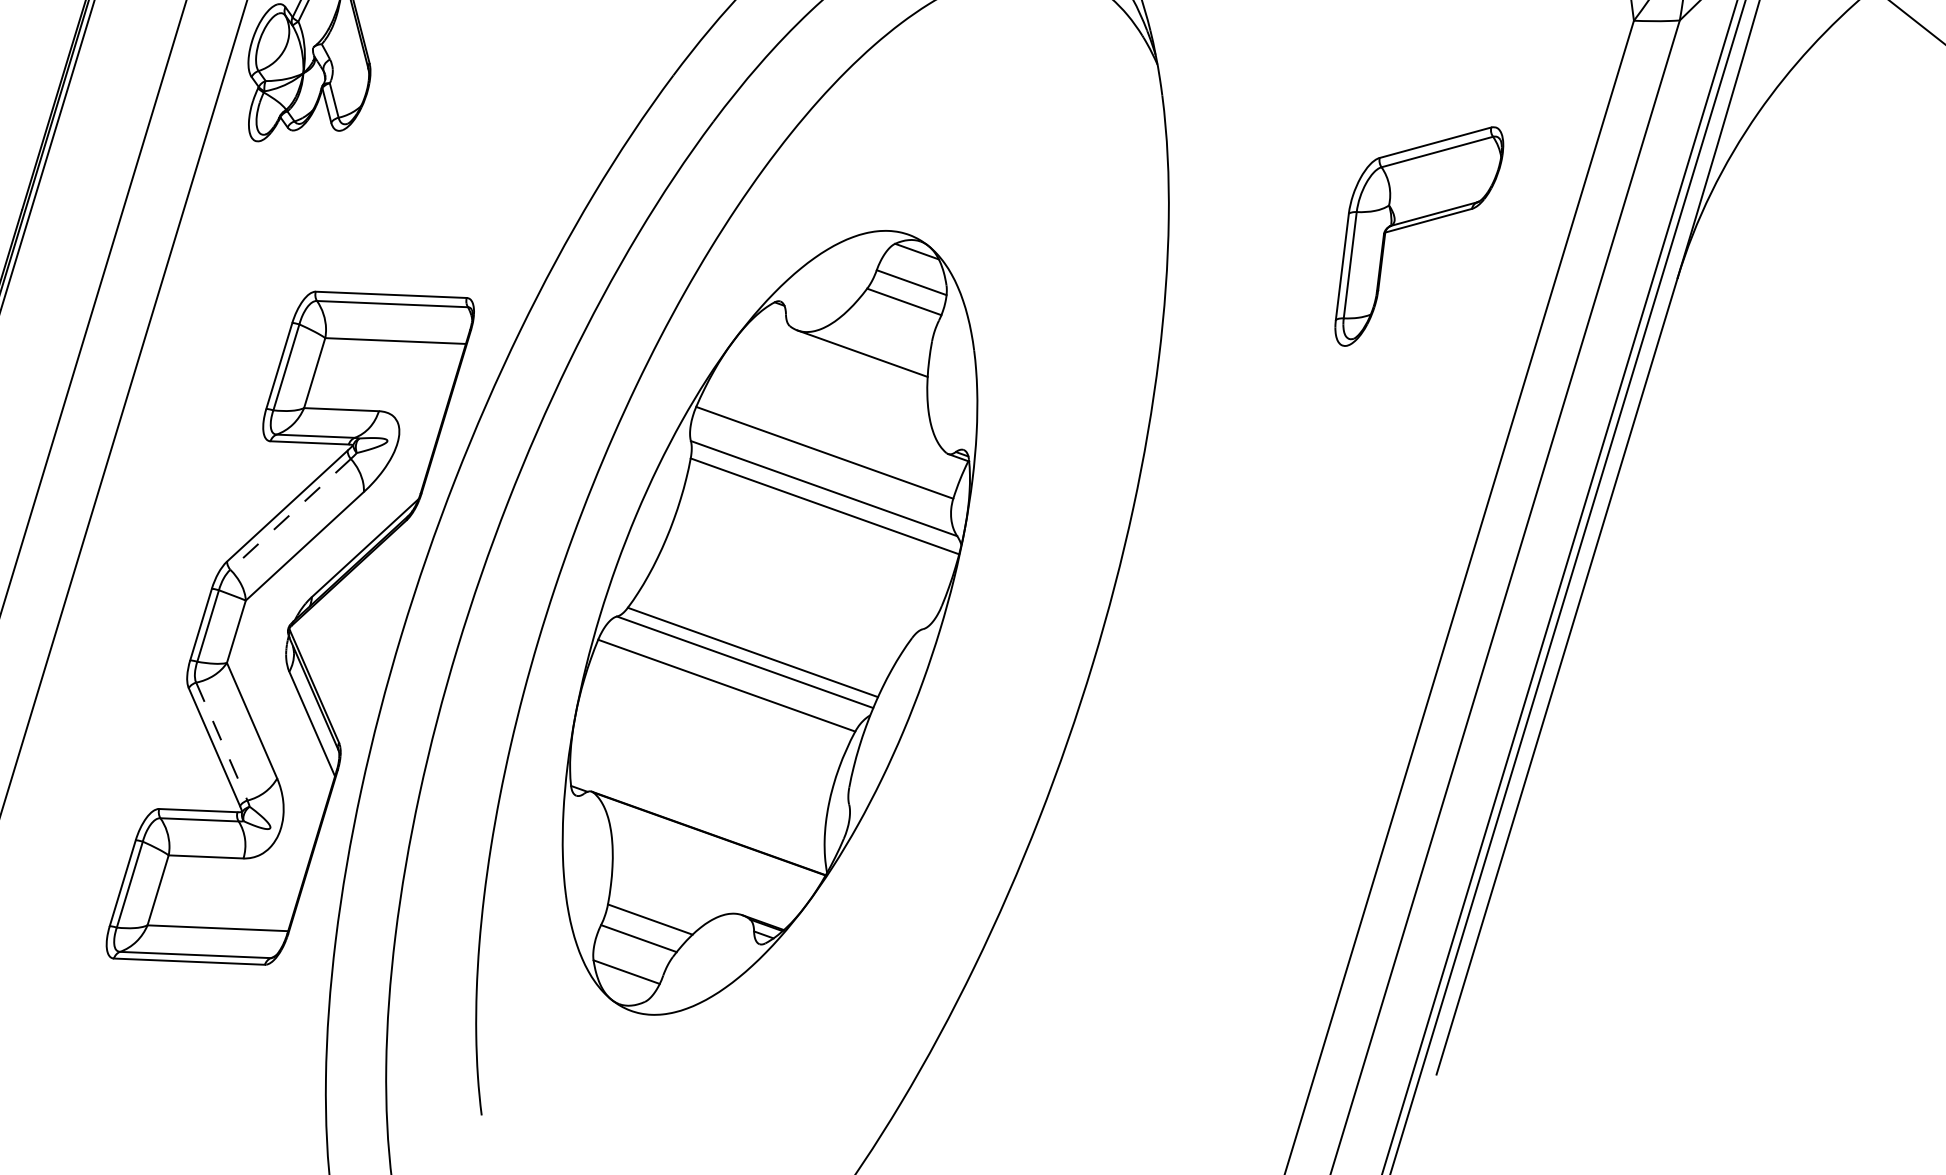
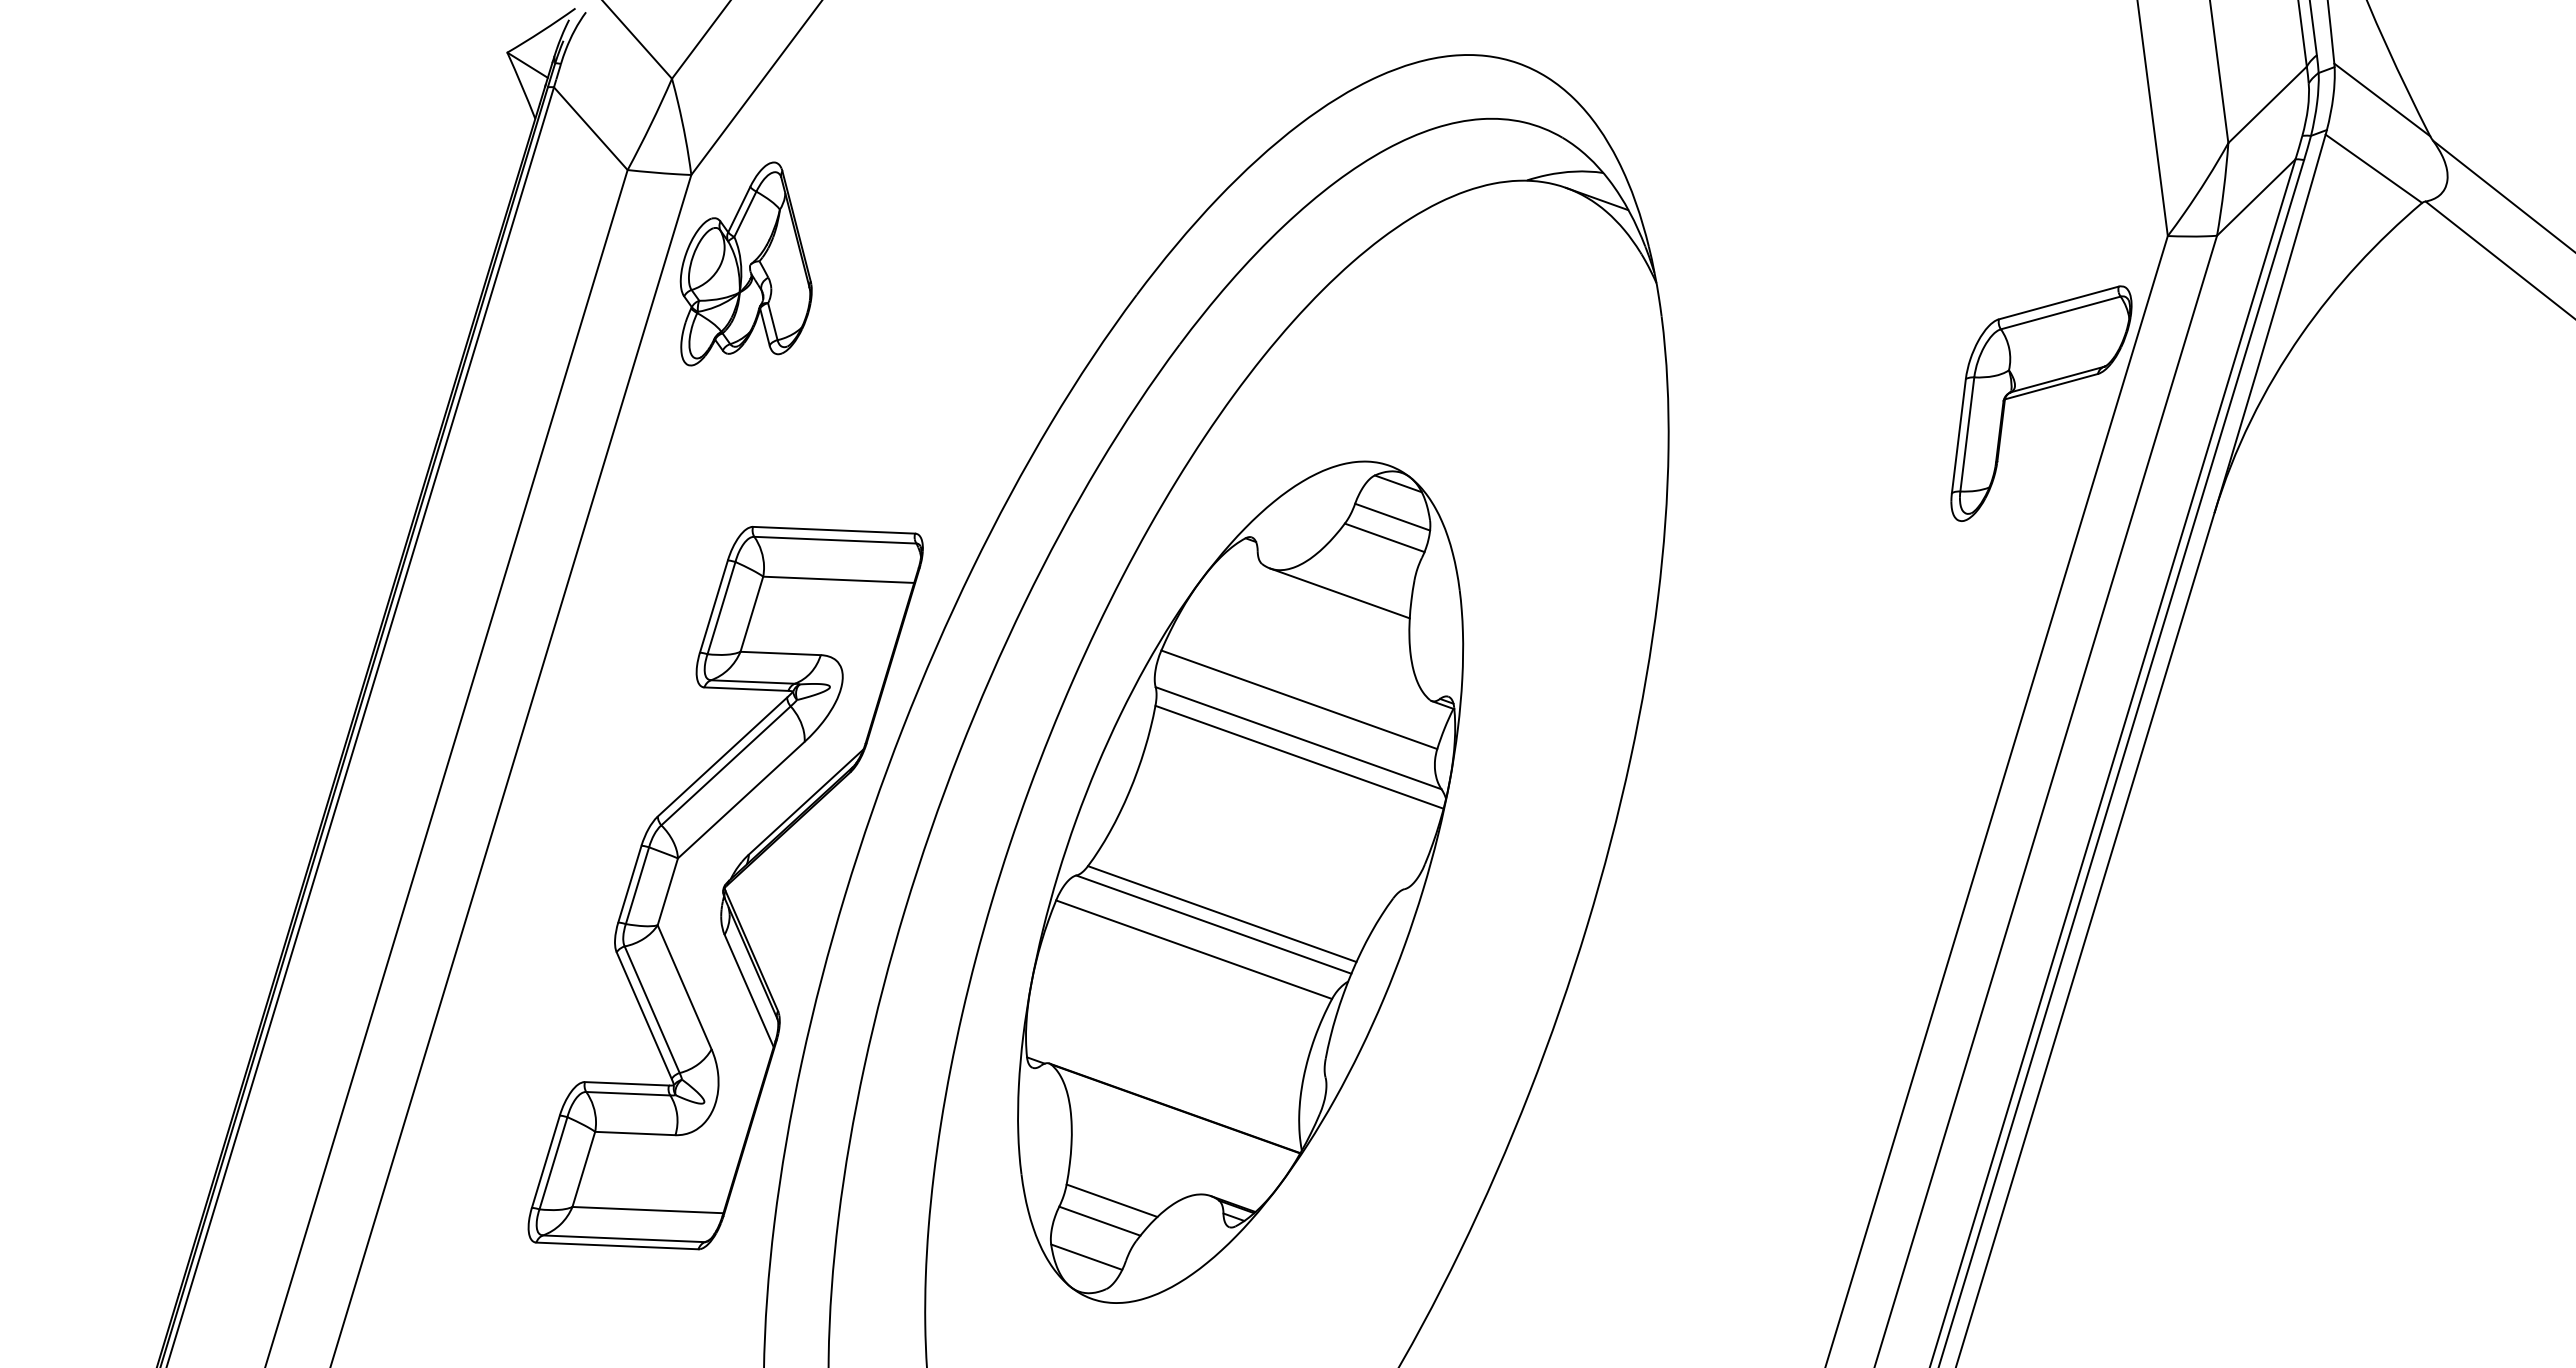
part: (1416, 225) -> (2038, 391), moved
line: (291, 514) -> (726, 765), dashed -> solid
line: (222, 742) -> (652, 1010), dashed -> solid

